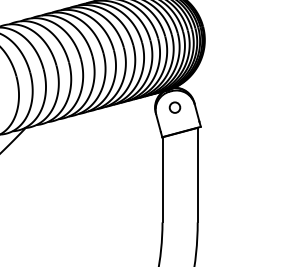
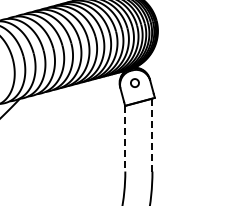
line: (197, 174) -> (152, 134), solid -> dashed
line: (162, 179) -> (125, 138), solid -> dashed

